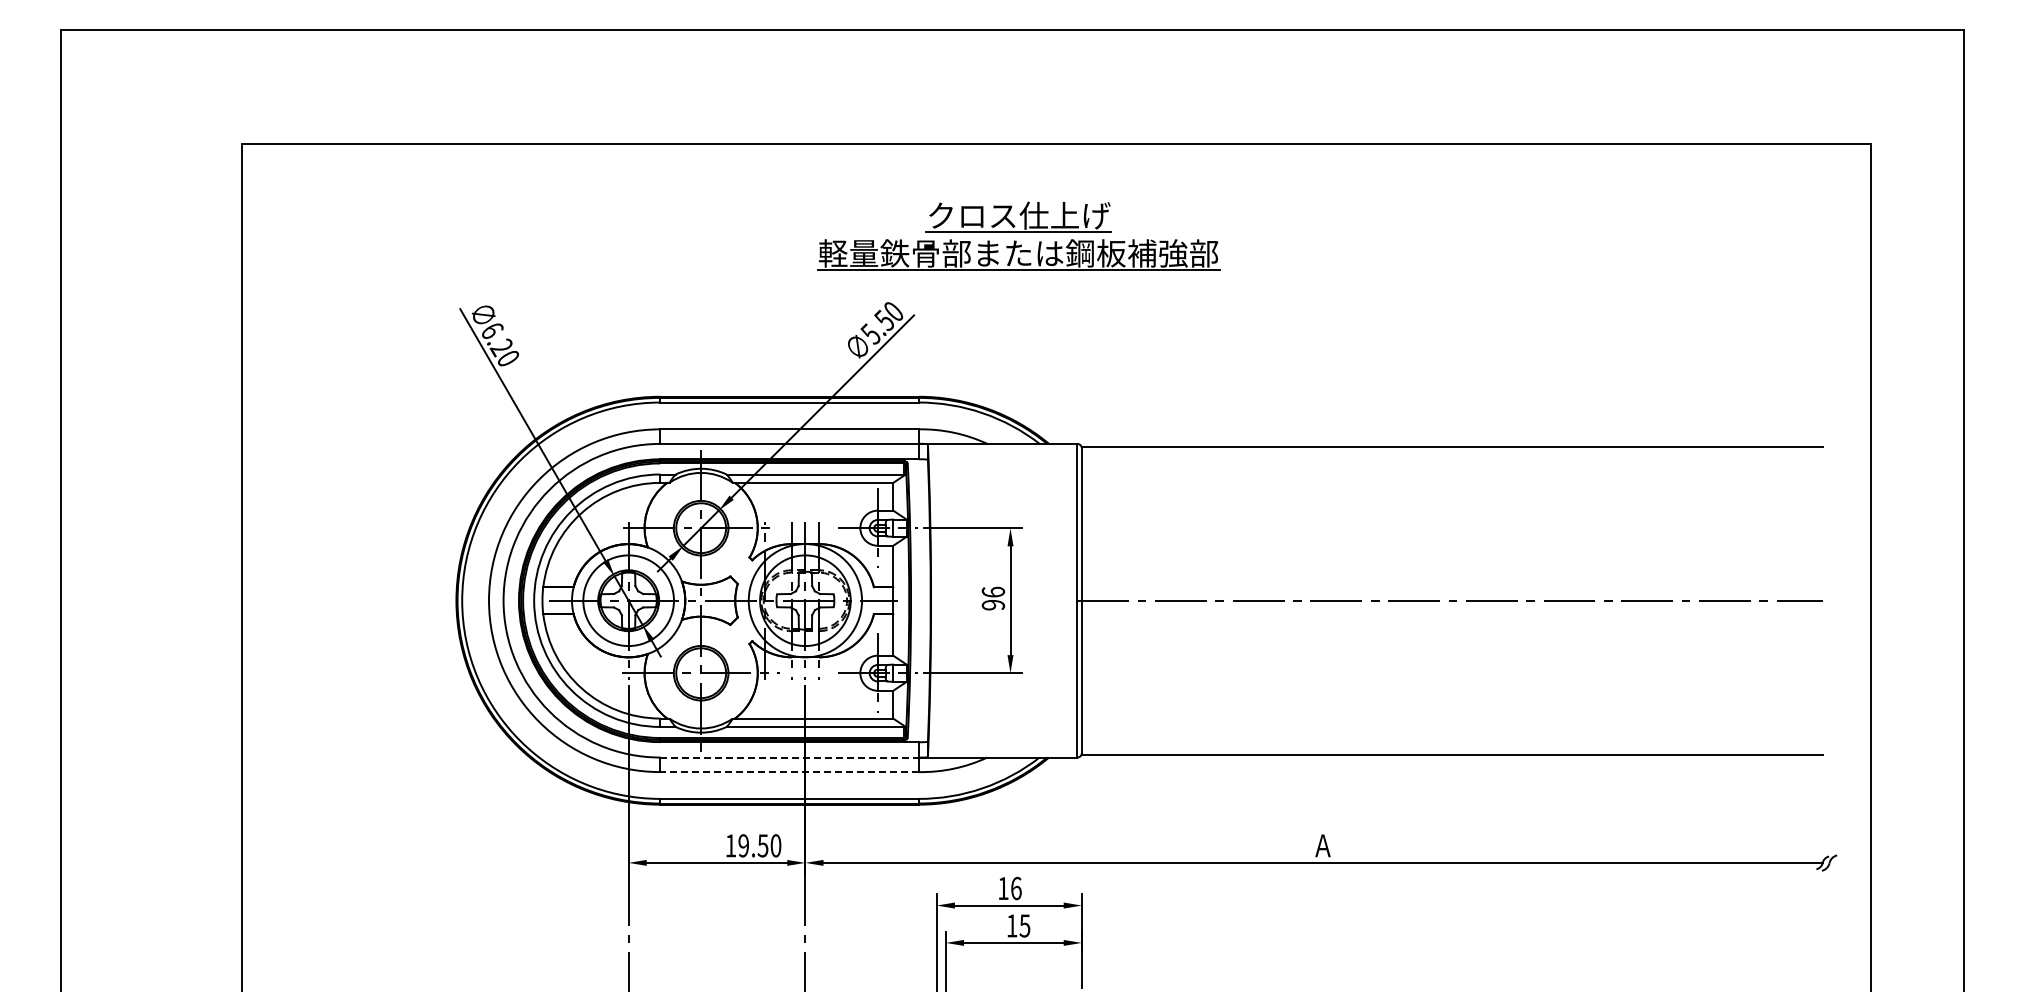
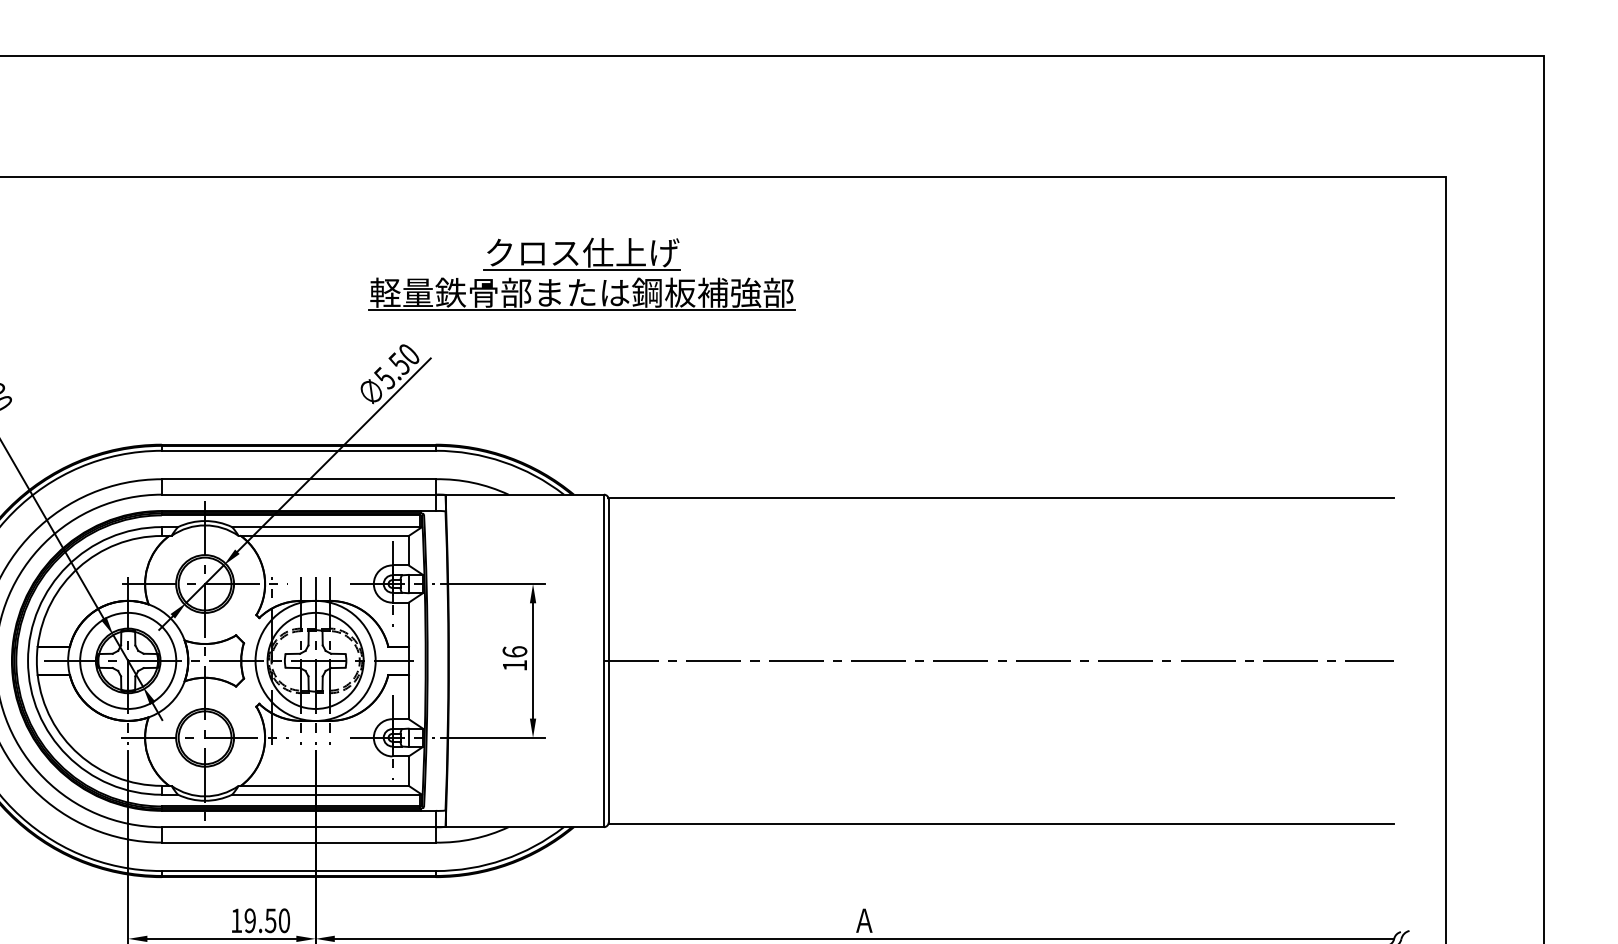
part: (1018, 235) -> (581, 273), moved
text: (993, 605) -> (515, 665), 96 -> 16
line: (790, 757) -> (299, 827), dashed -> solid
line: (789, 772) -> (298, 843), dashed -> solid

